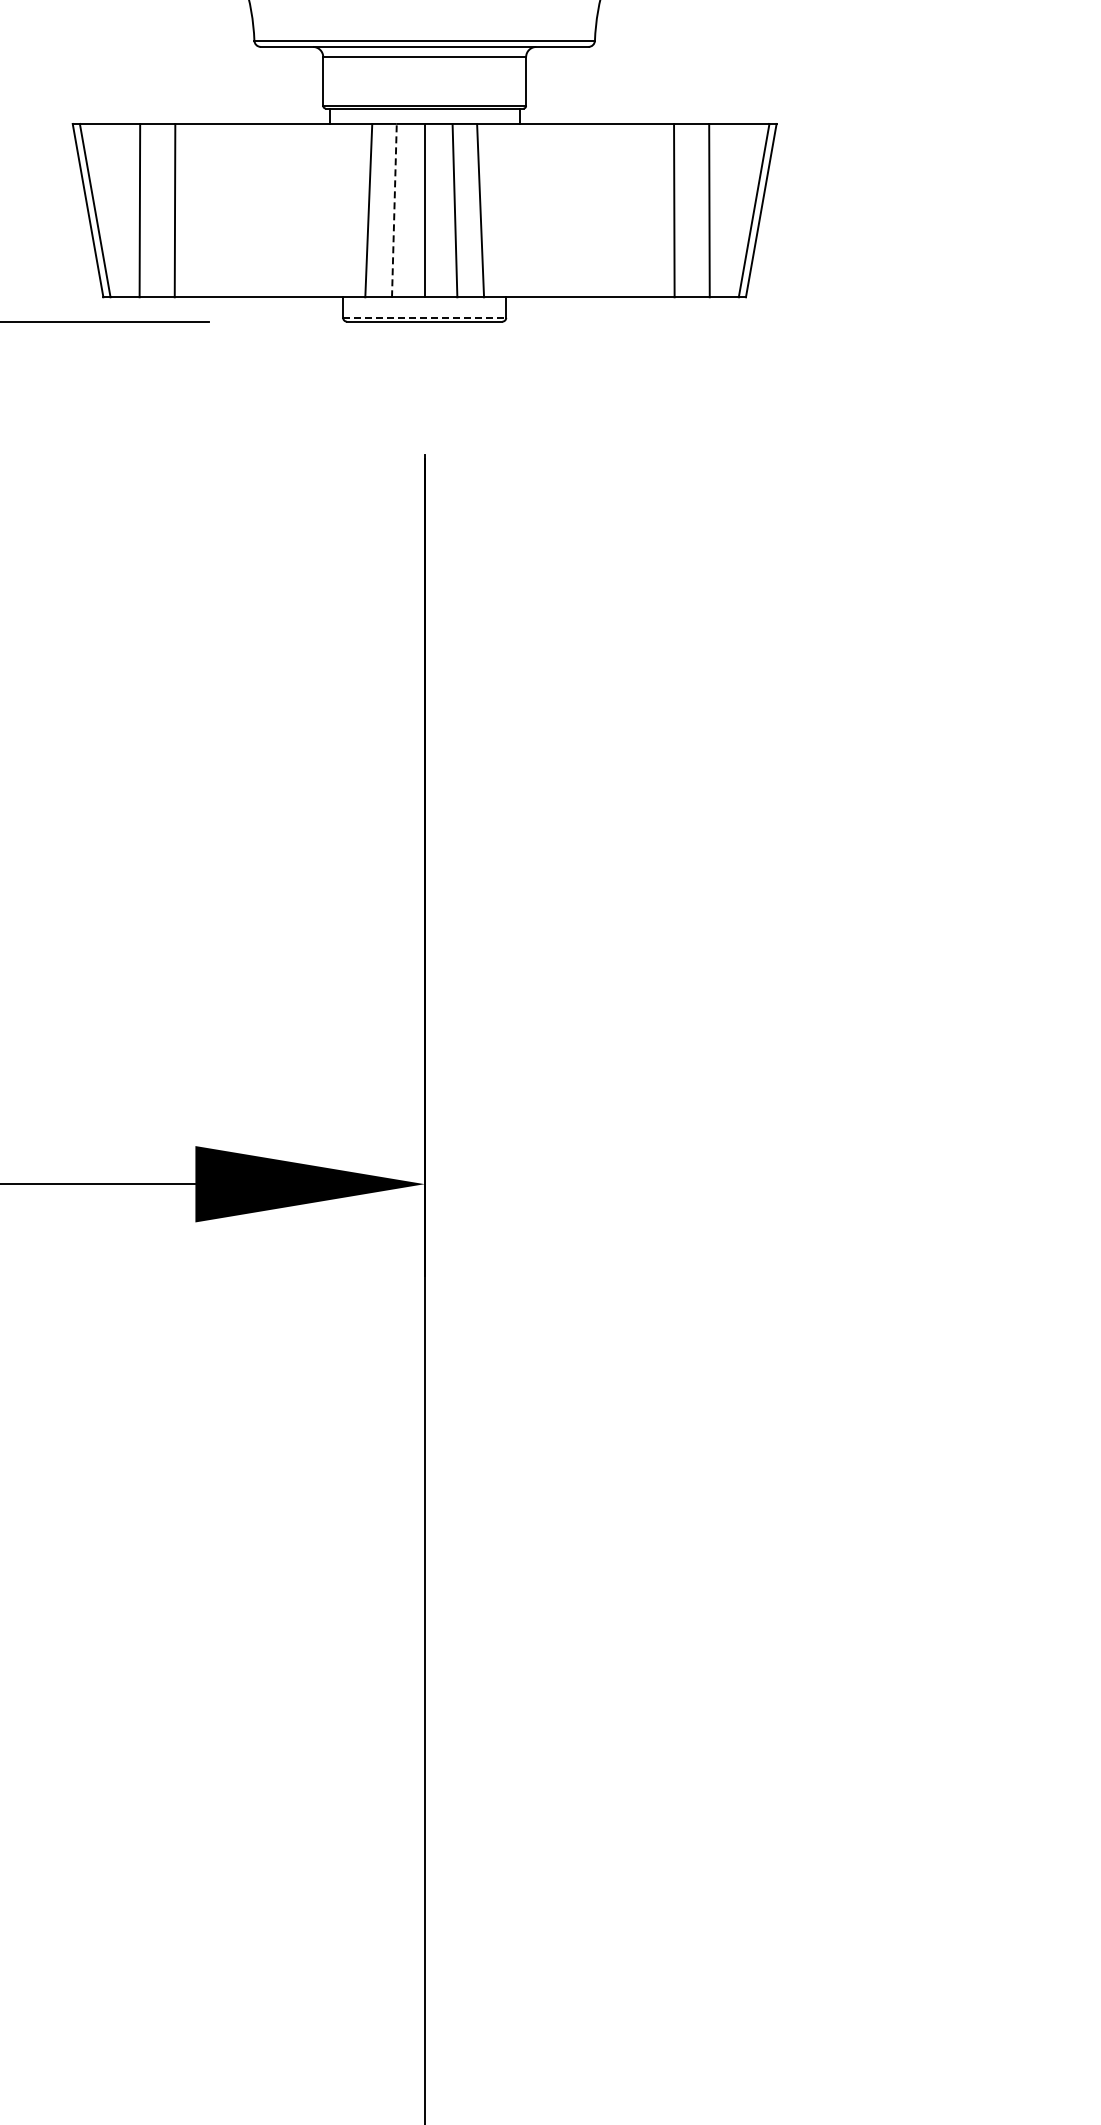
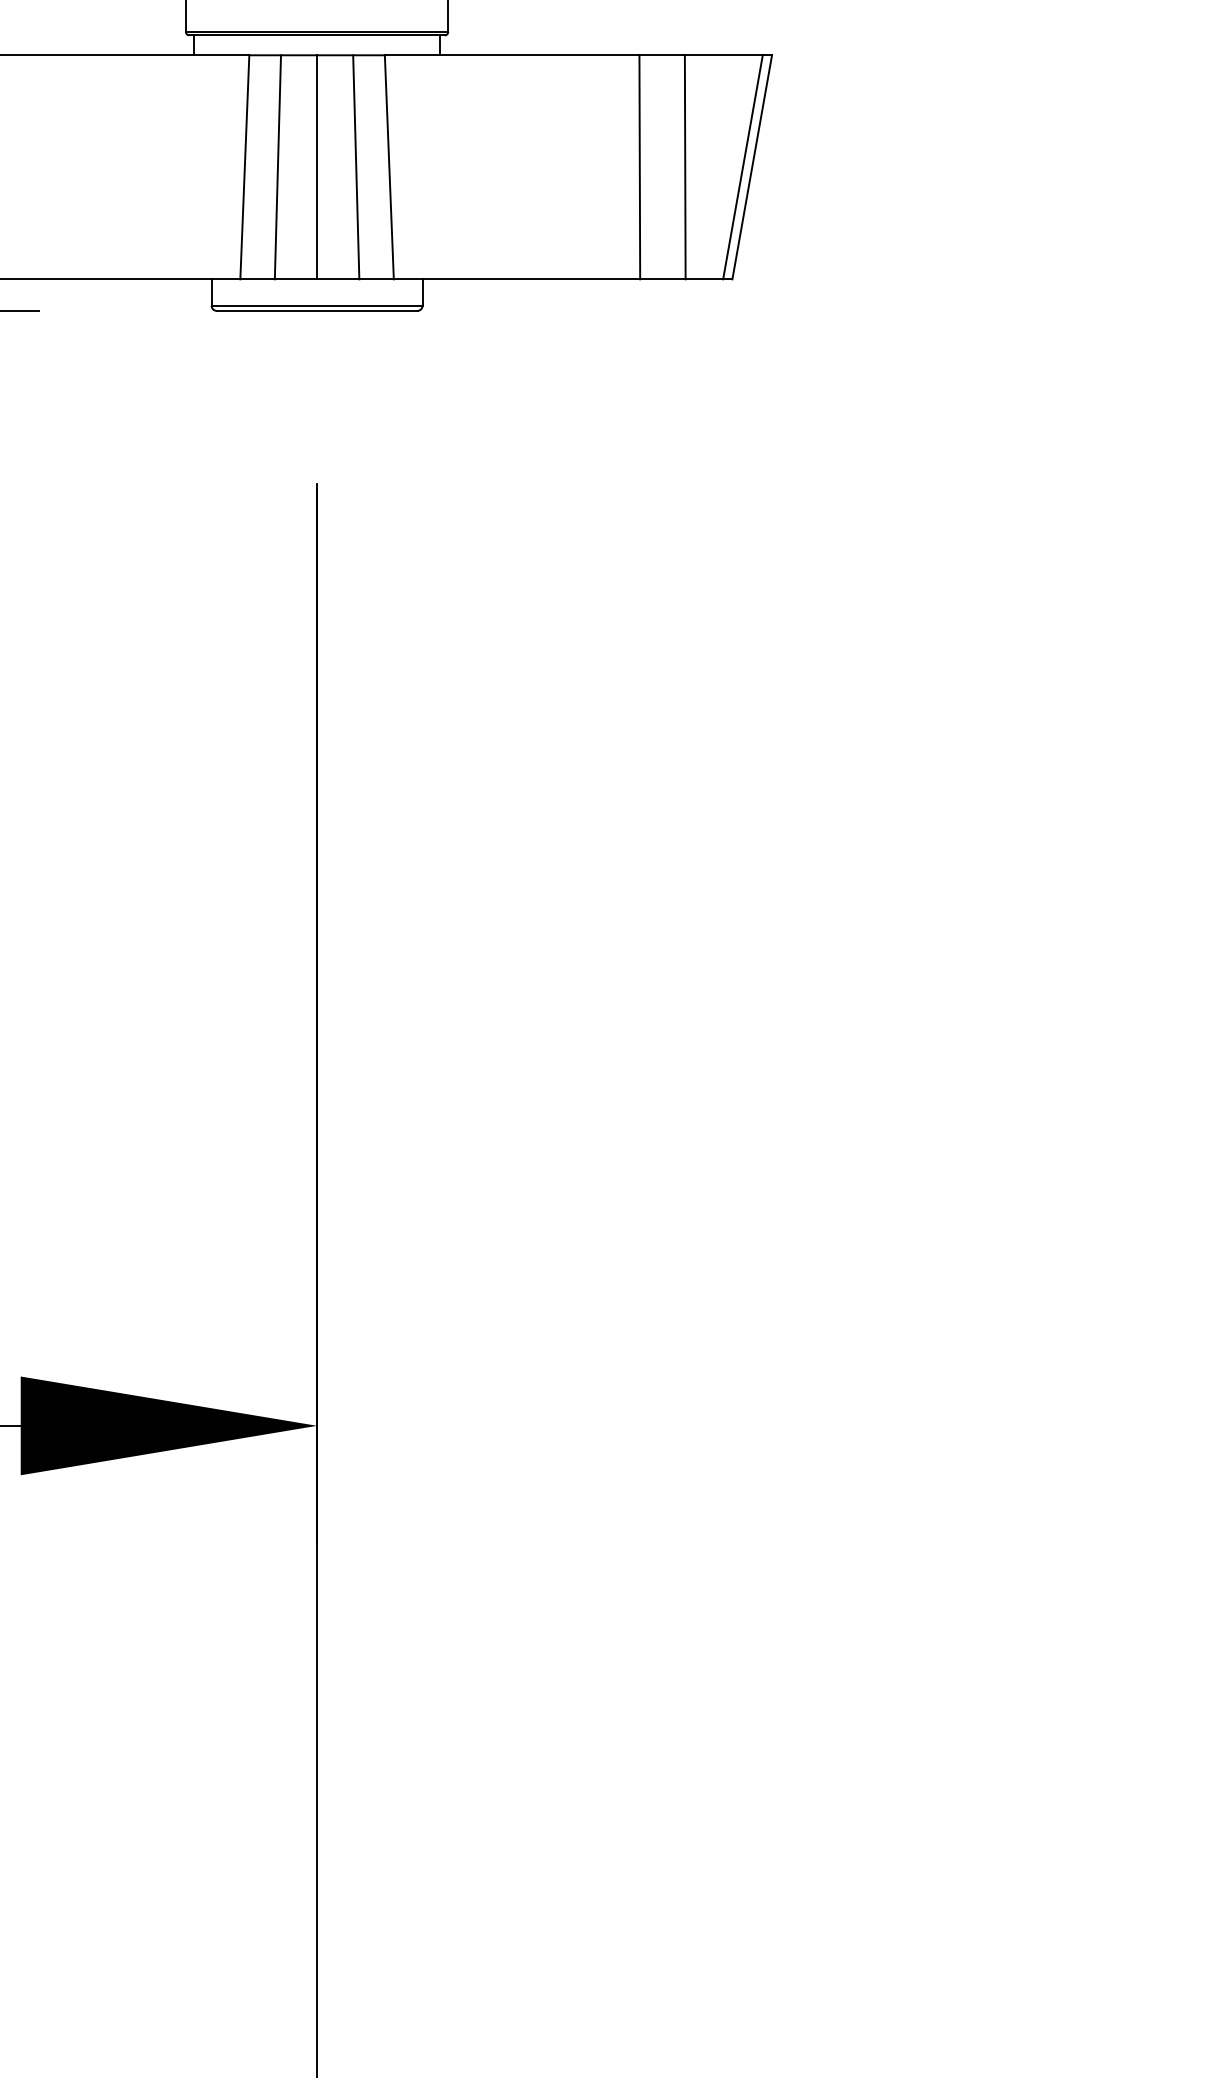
line: (394, 210) -> (278, 167), dashed -> solid
line: (424, 317) -> (316, 305), dashed -> solid

